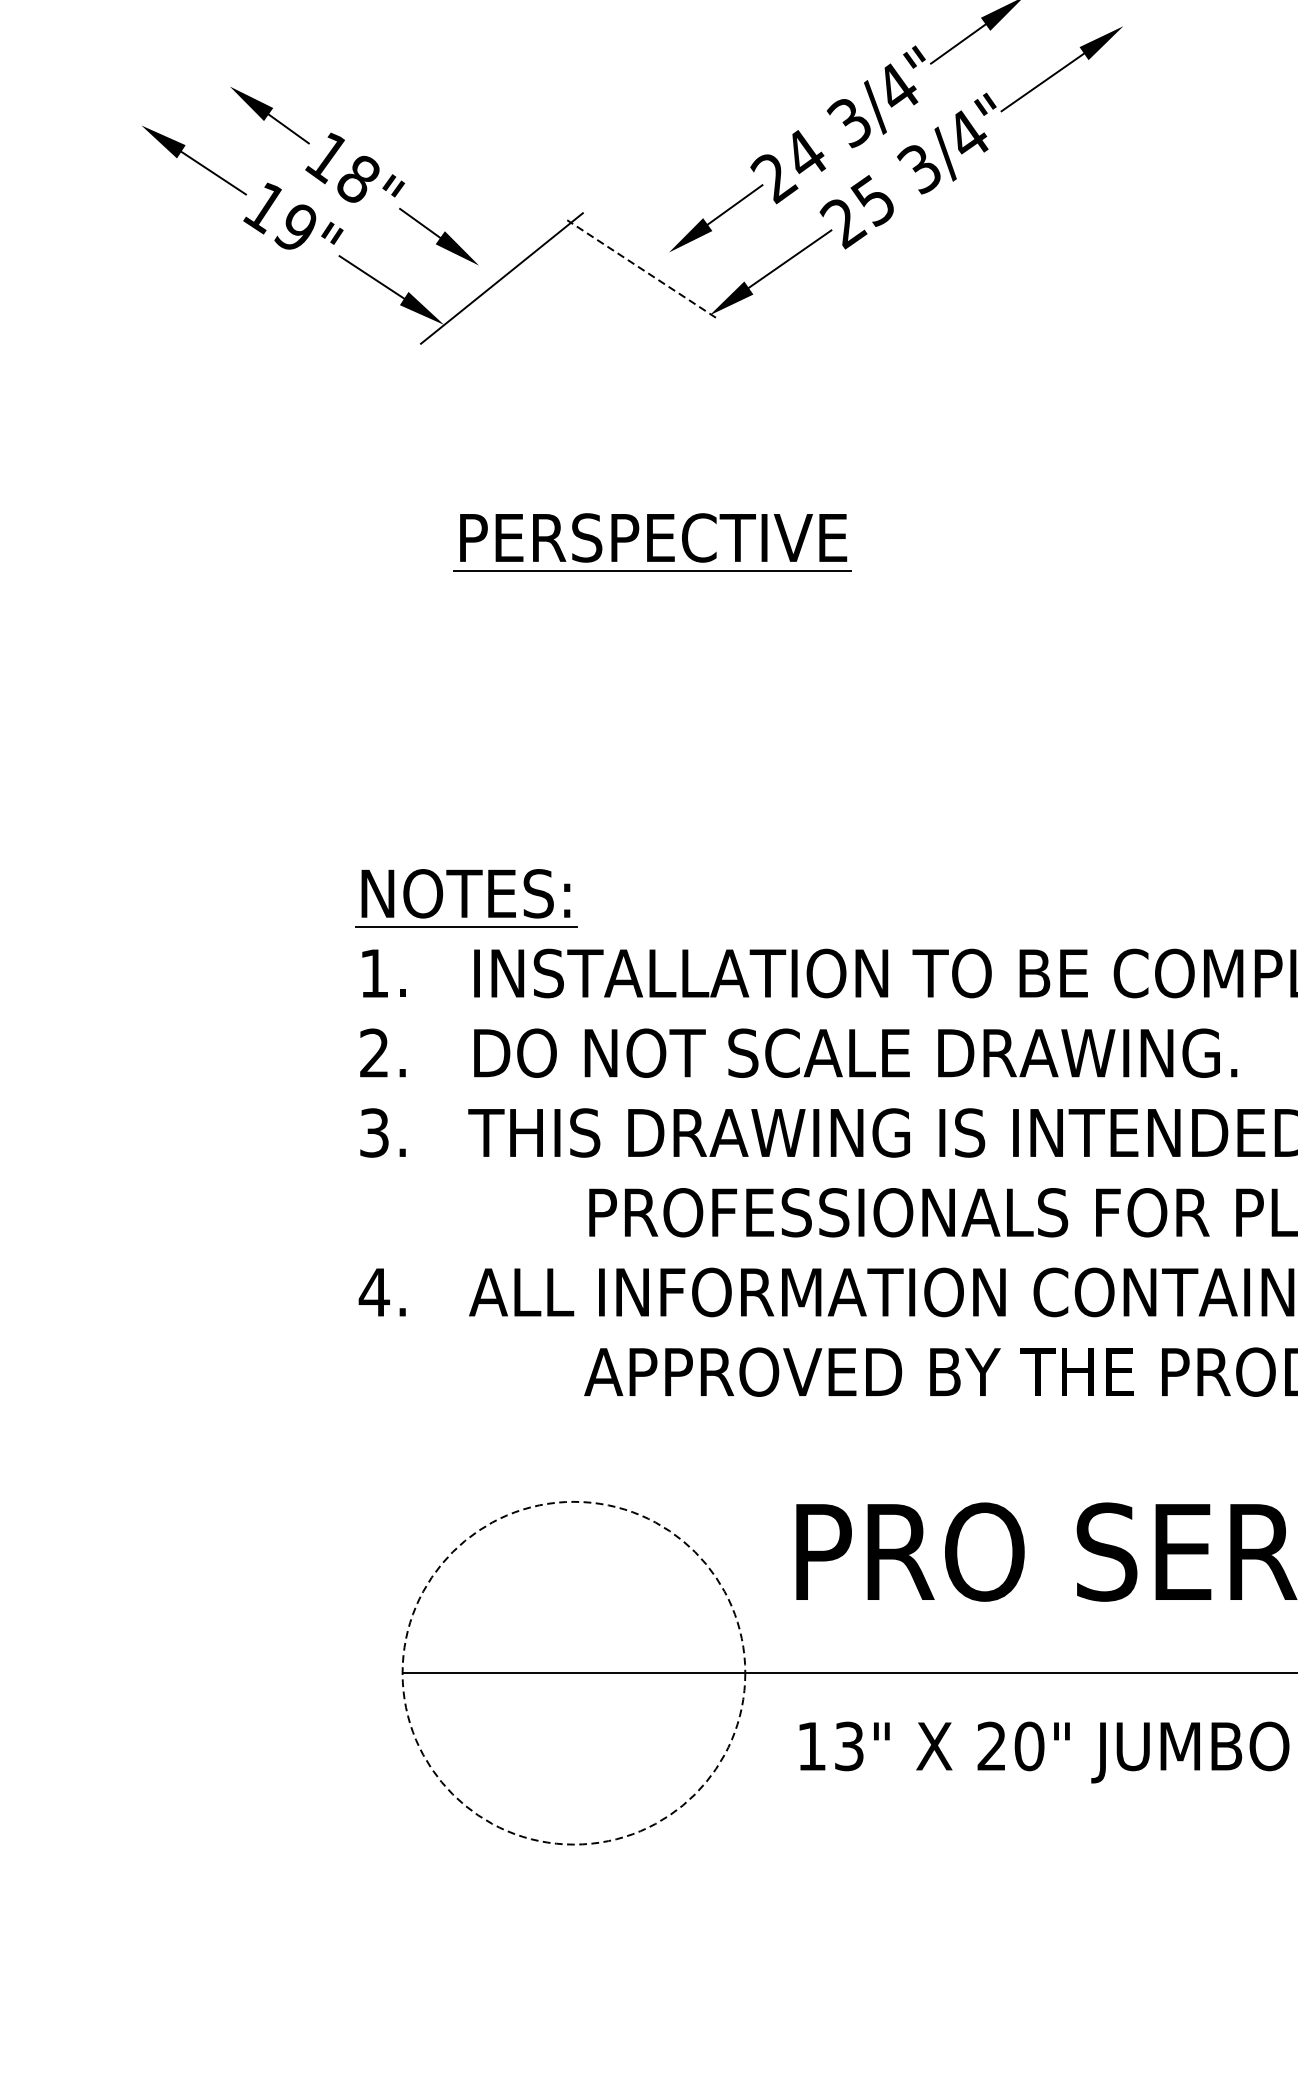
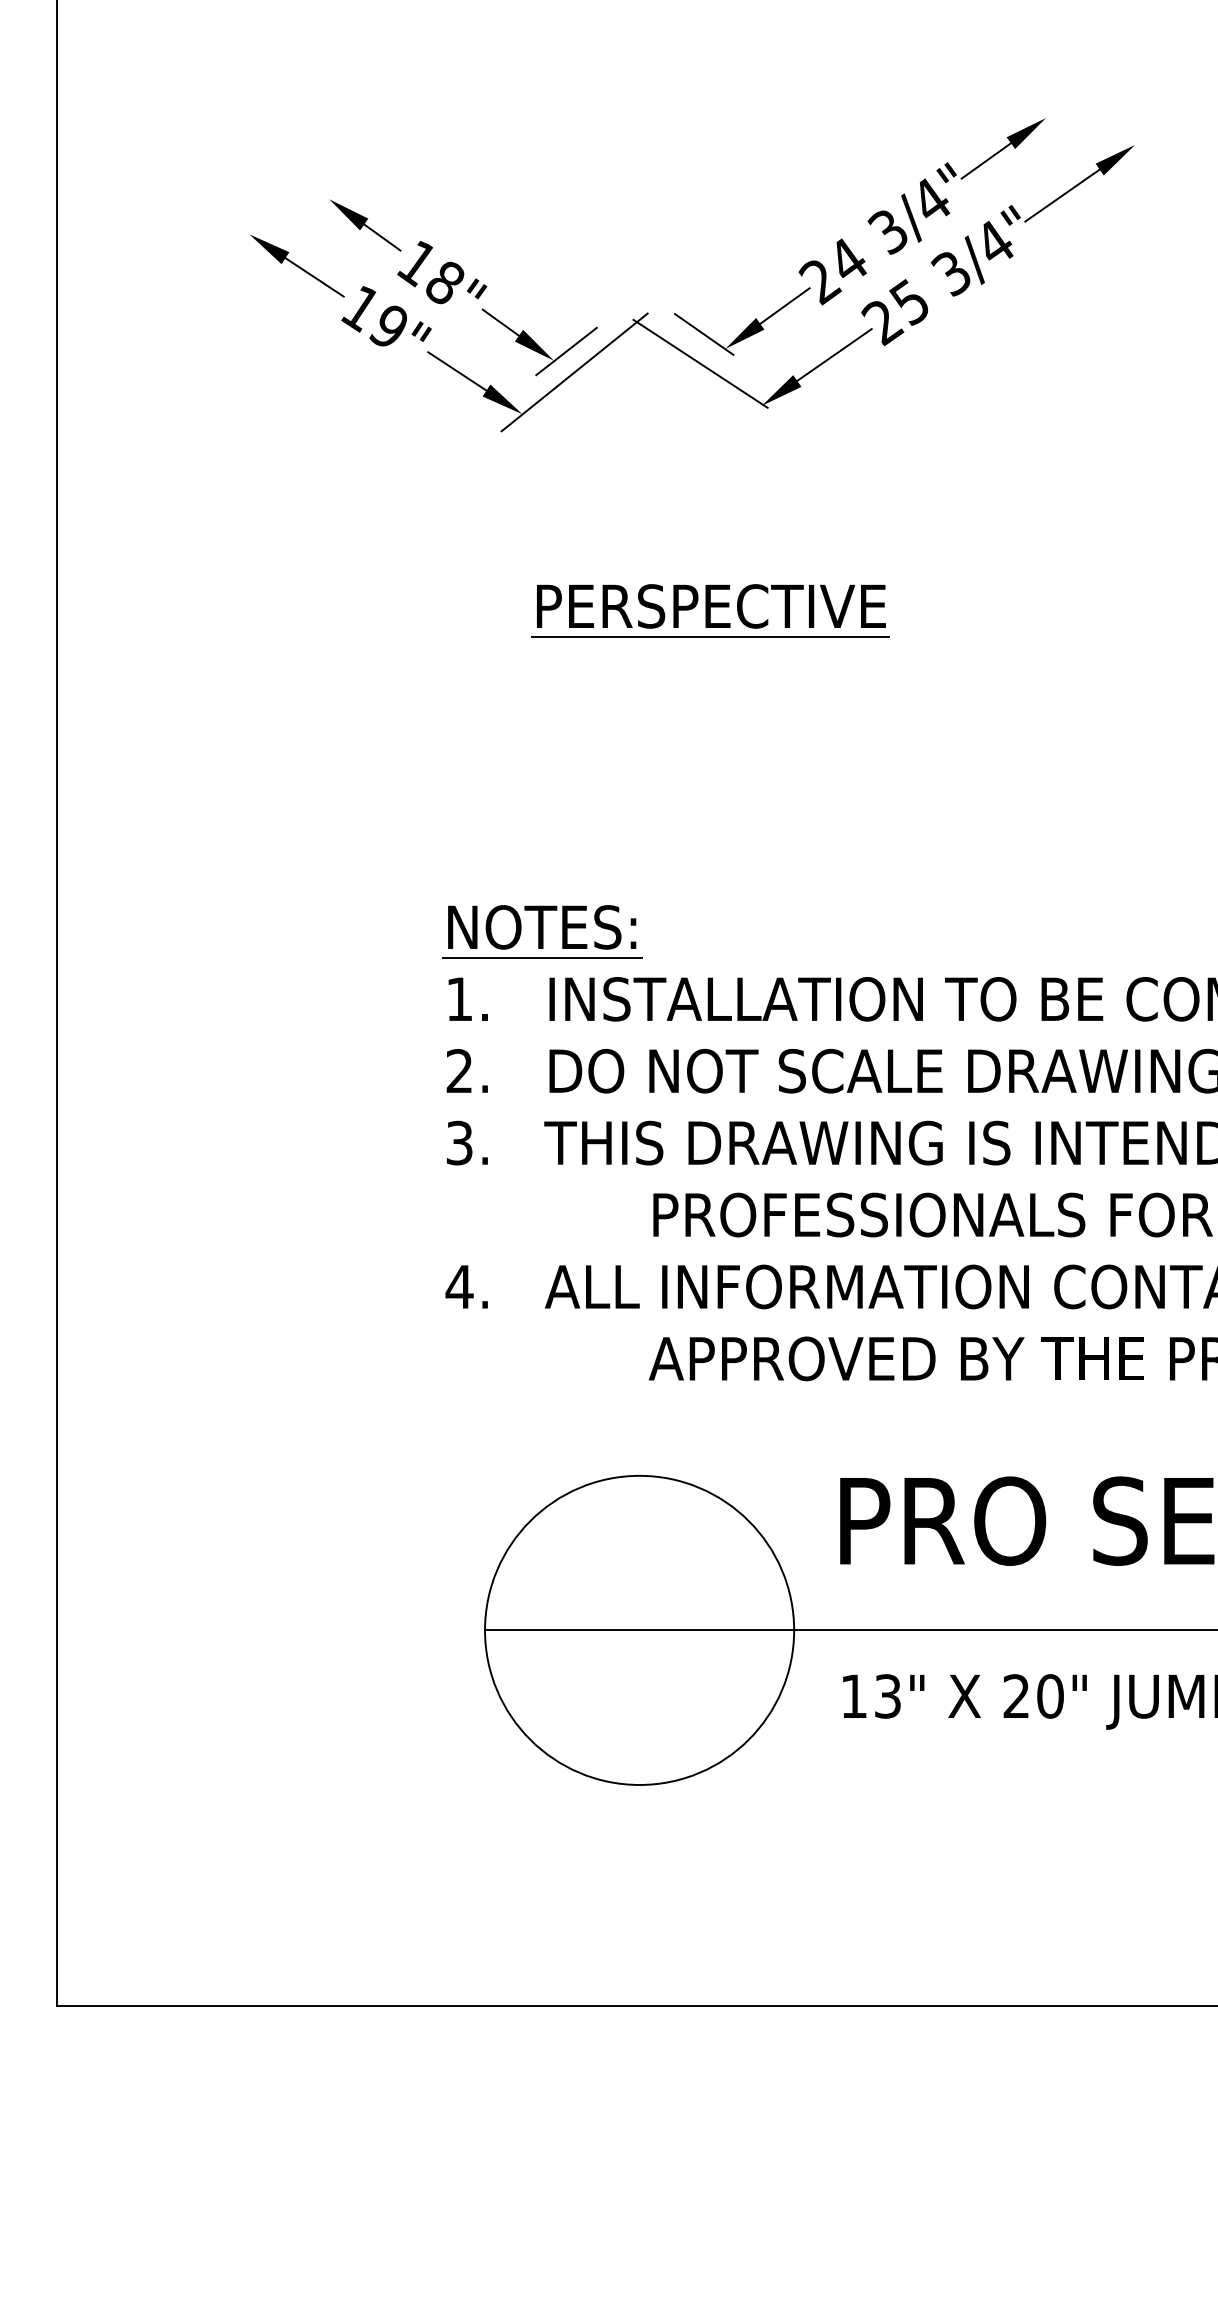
line: (644, 236) -> (703, 334), added
line: (492, 255) -> (566, 351), added
line: (641, 268) -> (700, 363), dashed -> solid
circle: (573, 1672) -> (639, 1629), dashed -> solid

